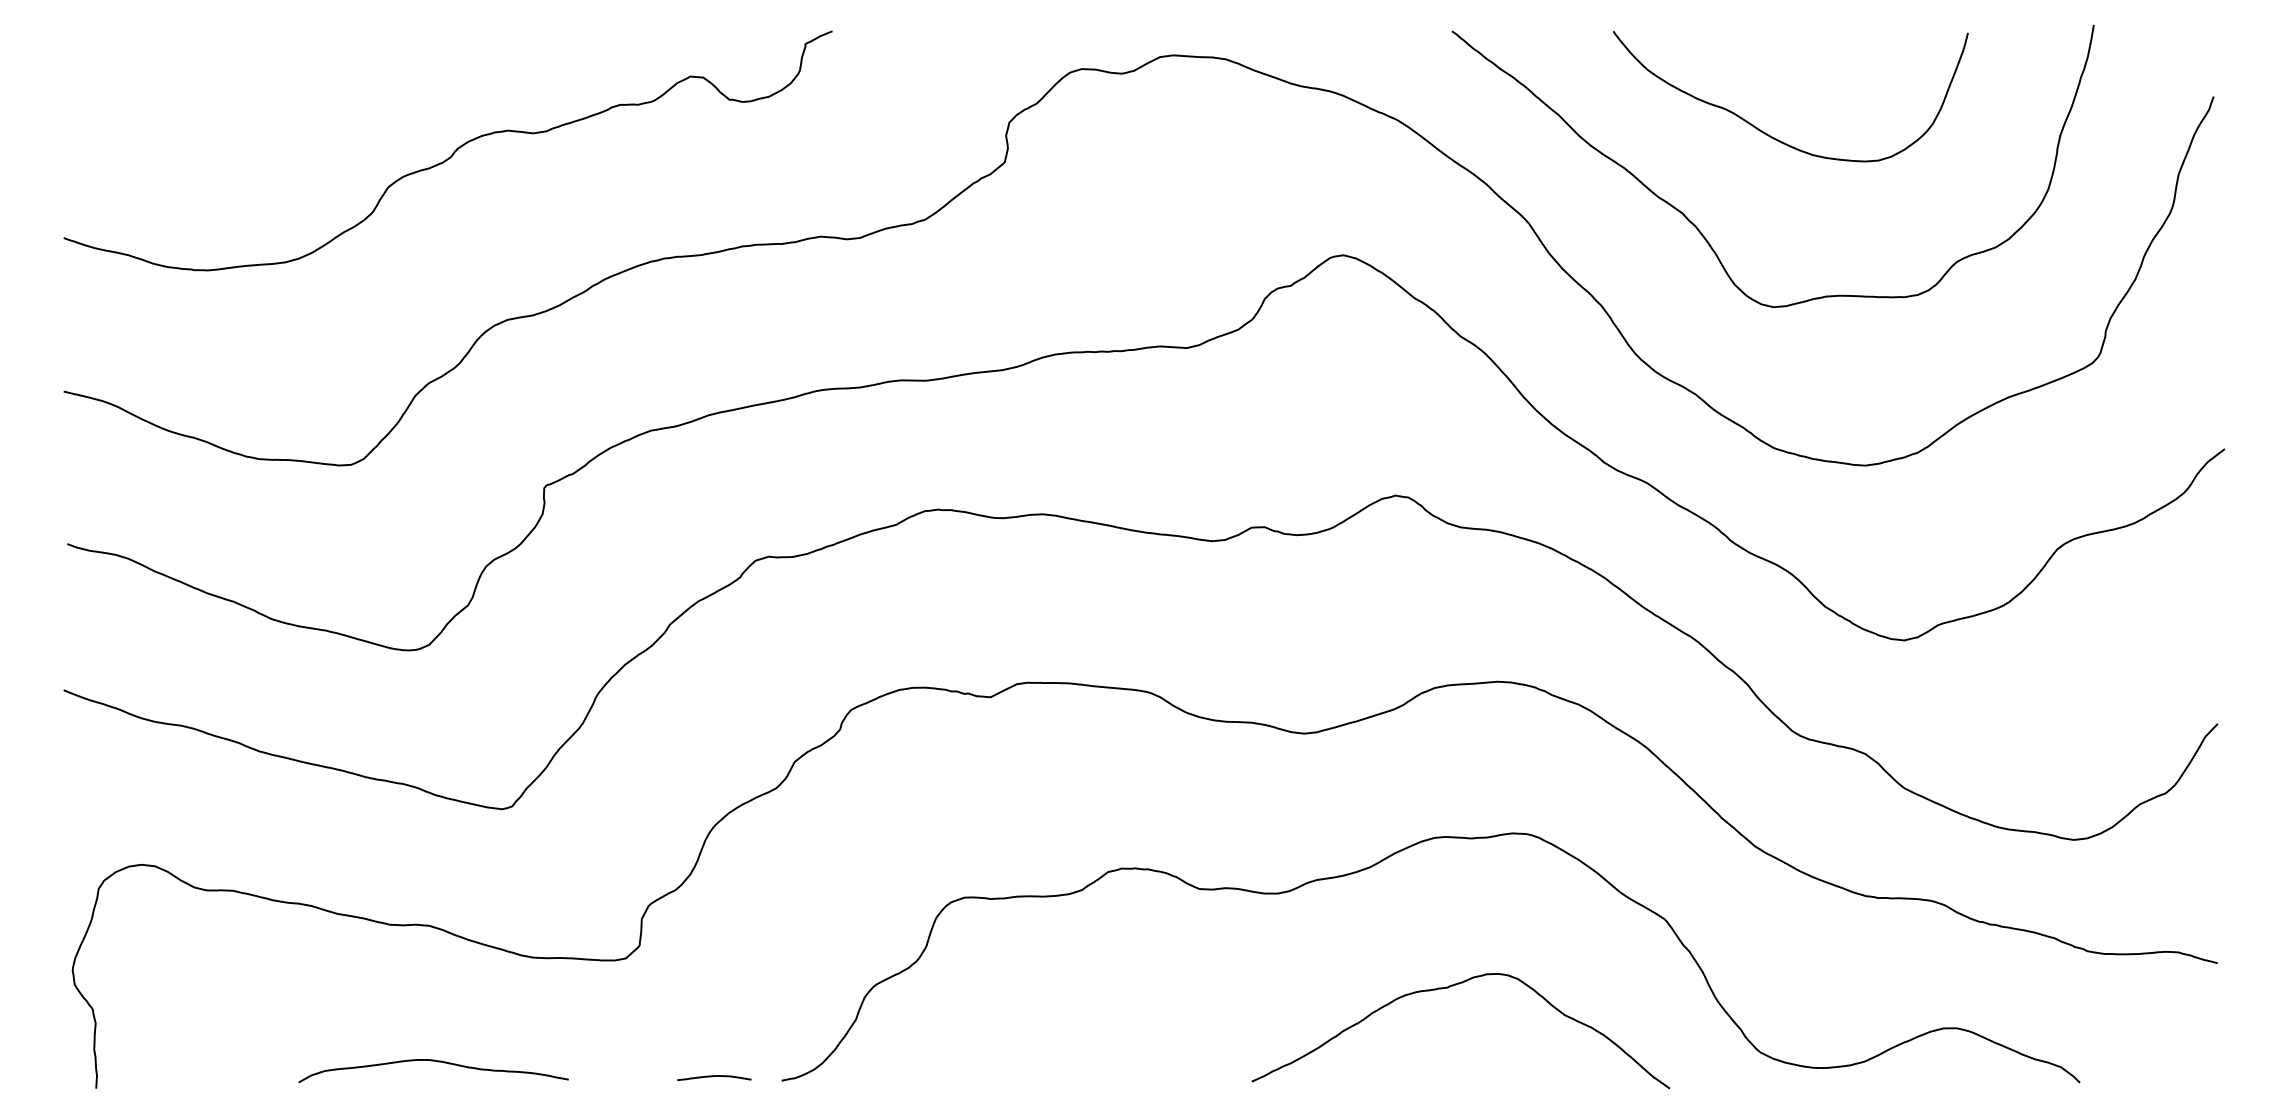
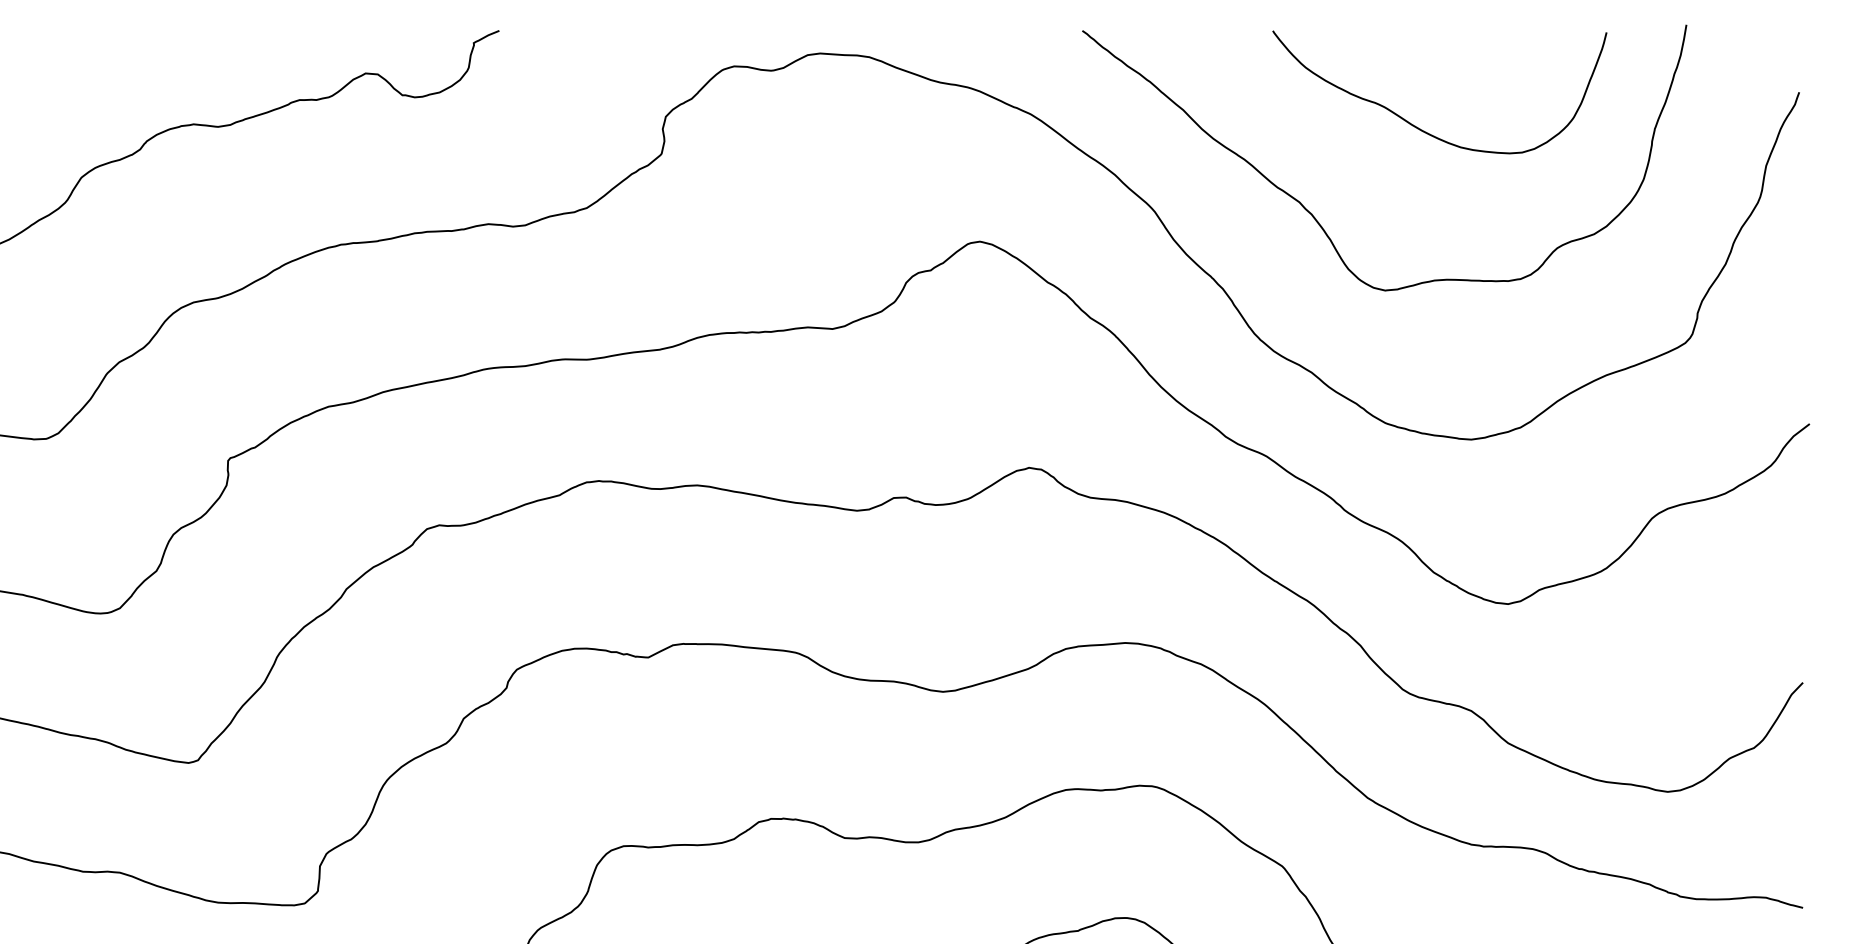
curve: (1769, 134) -> (1419, 127), moved

